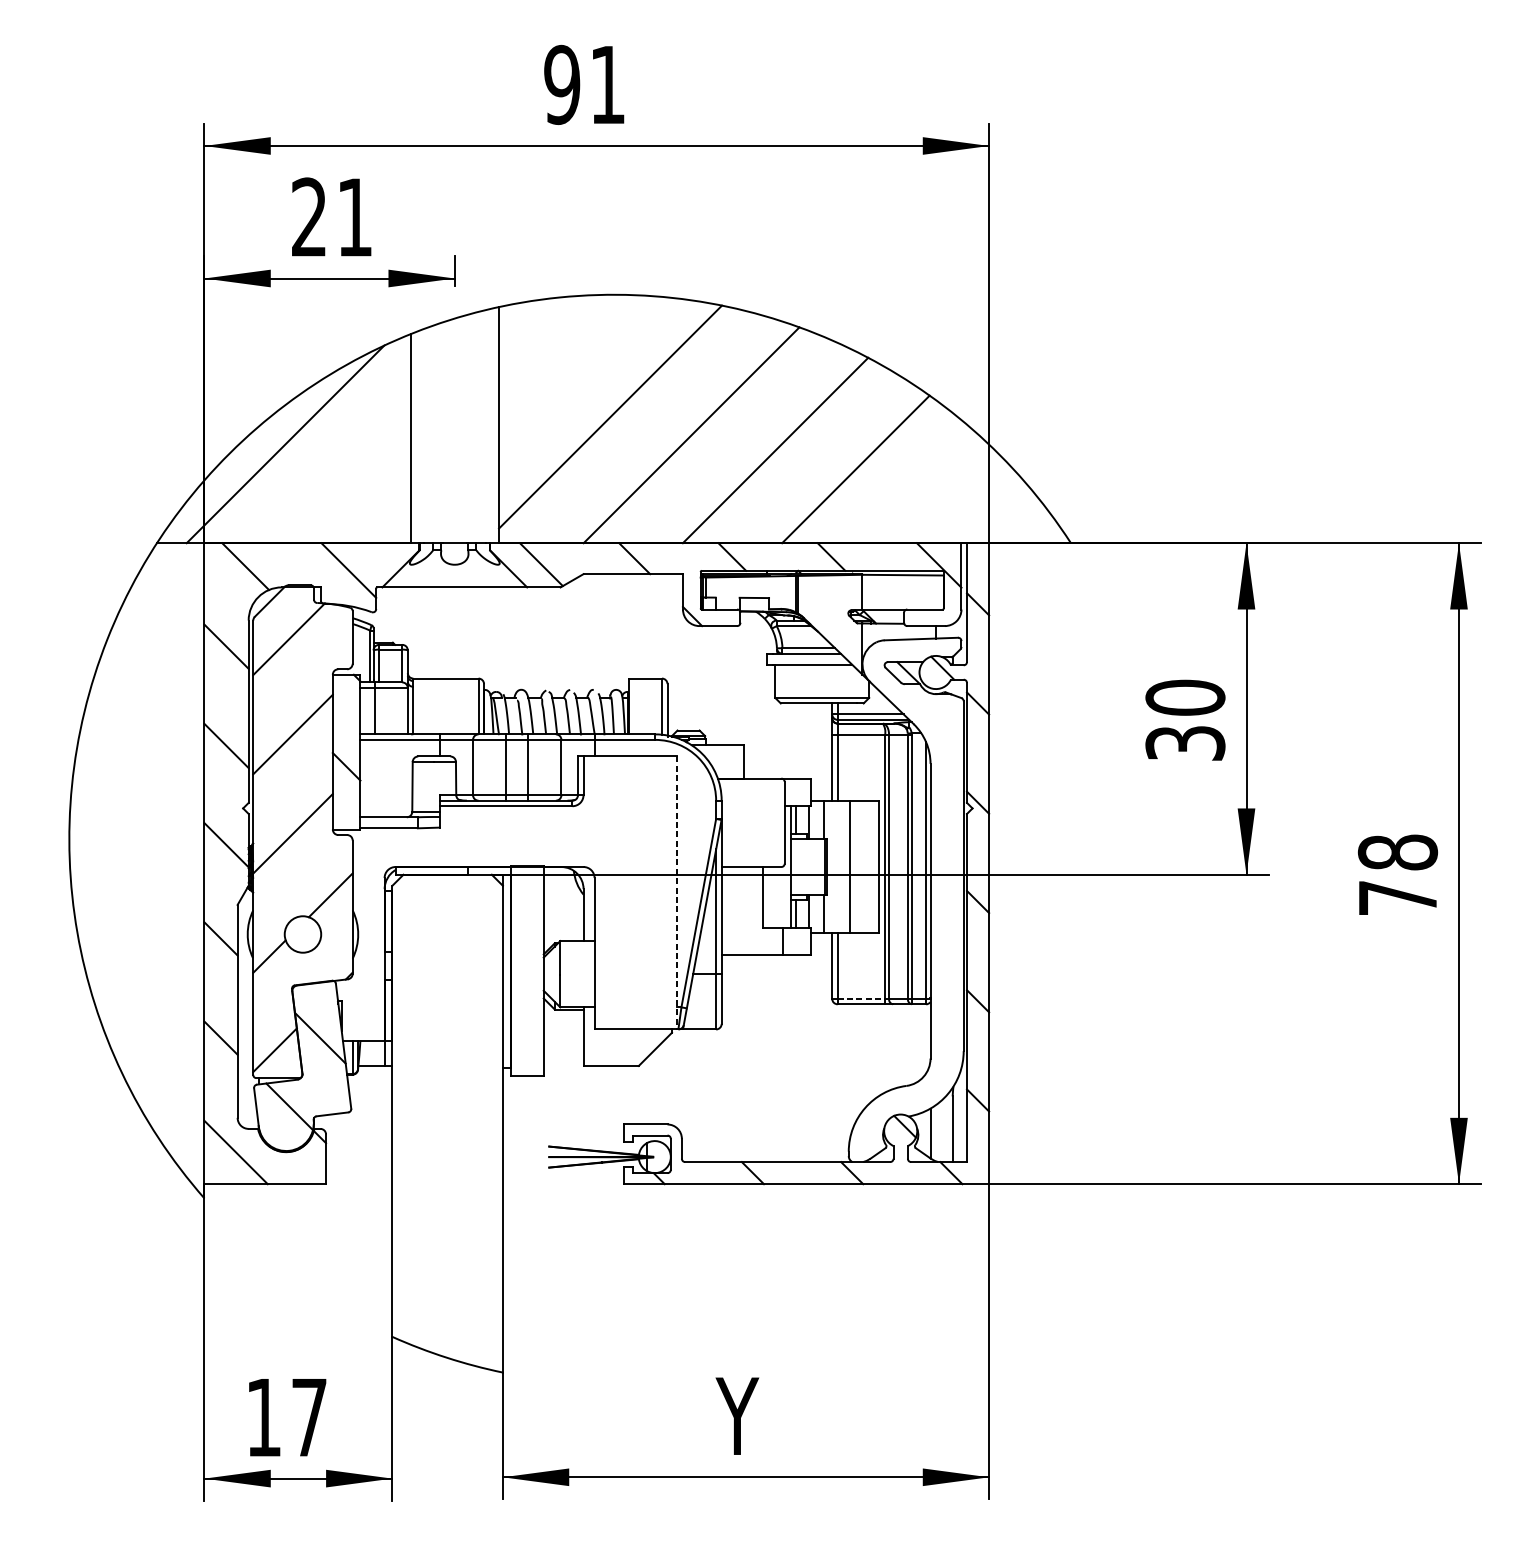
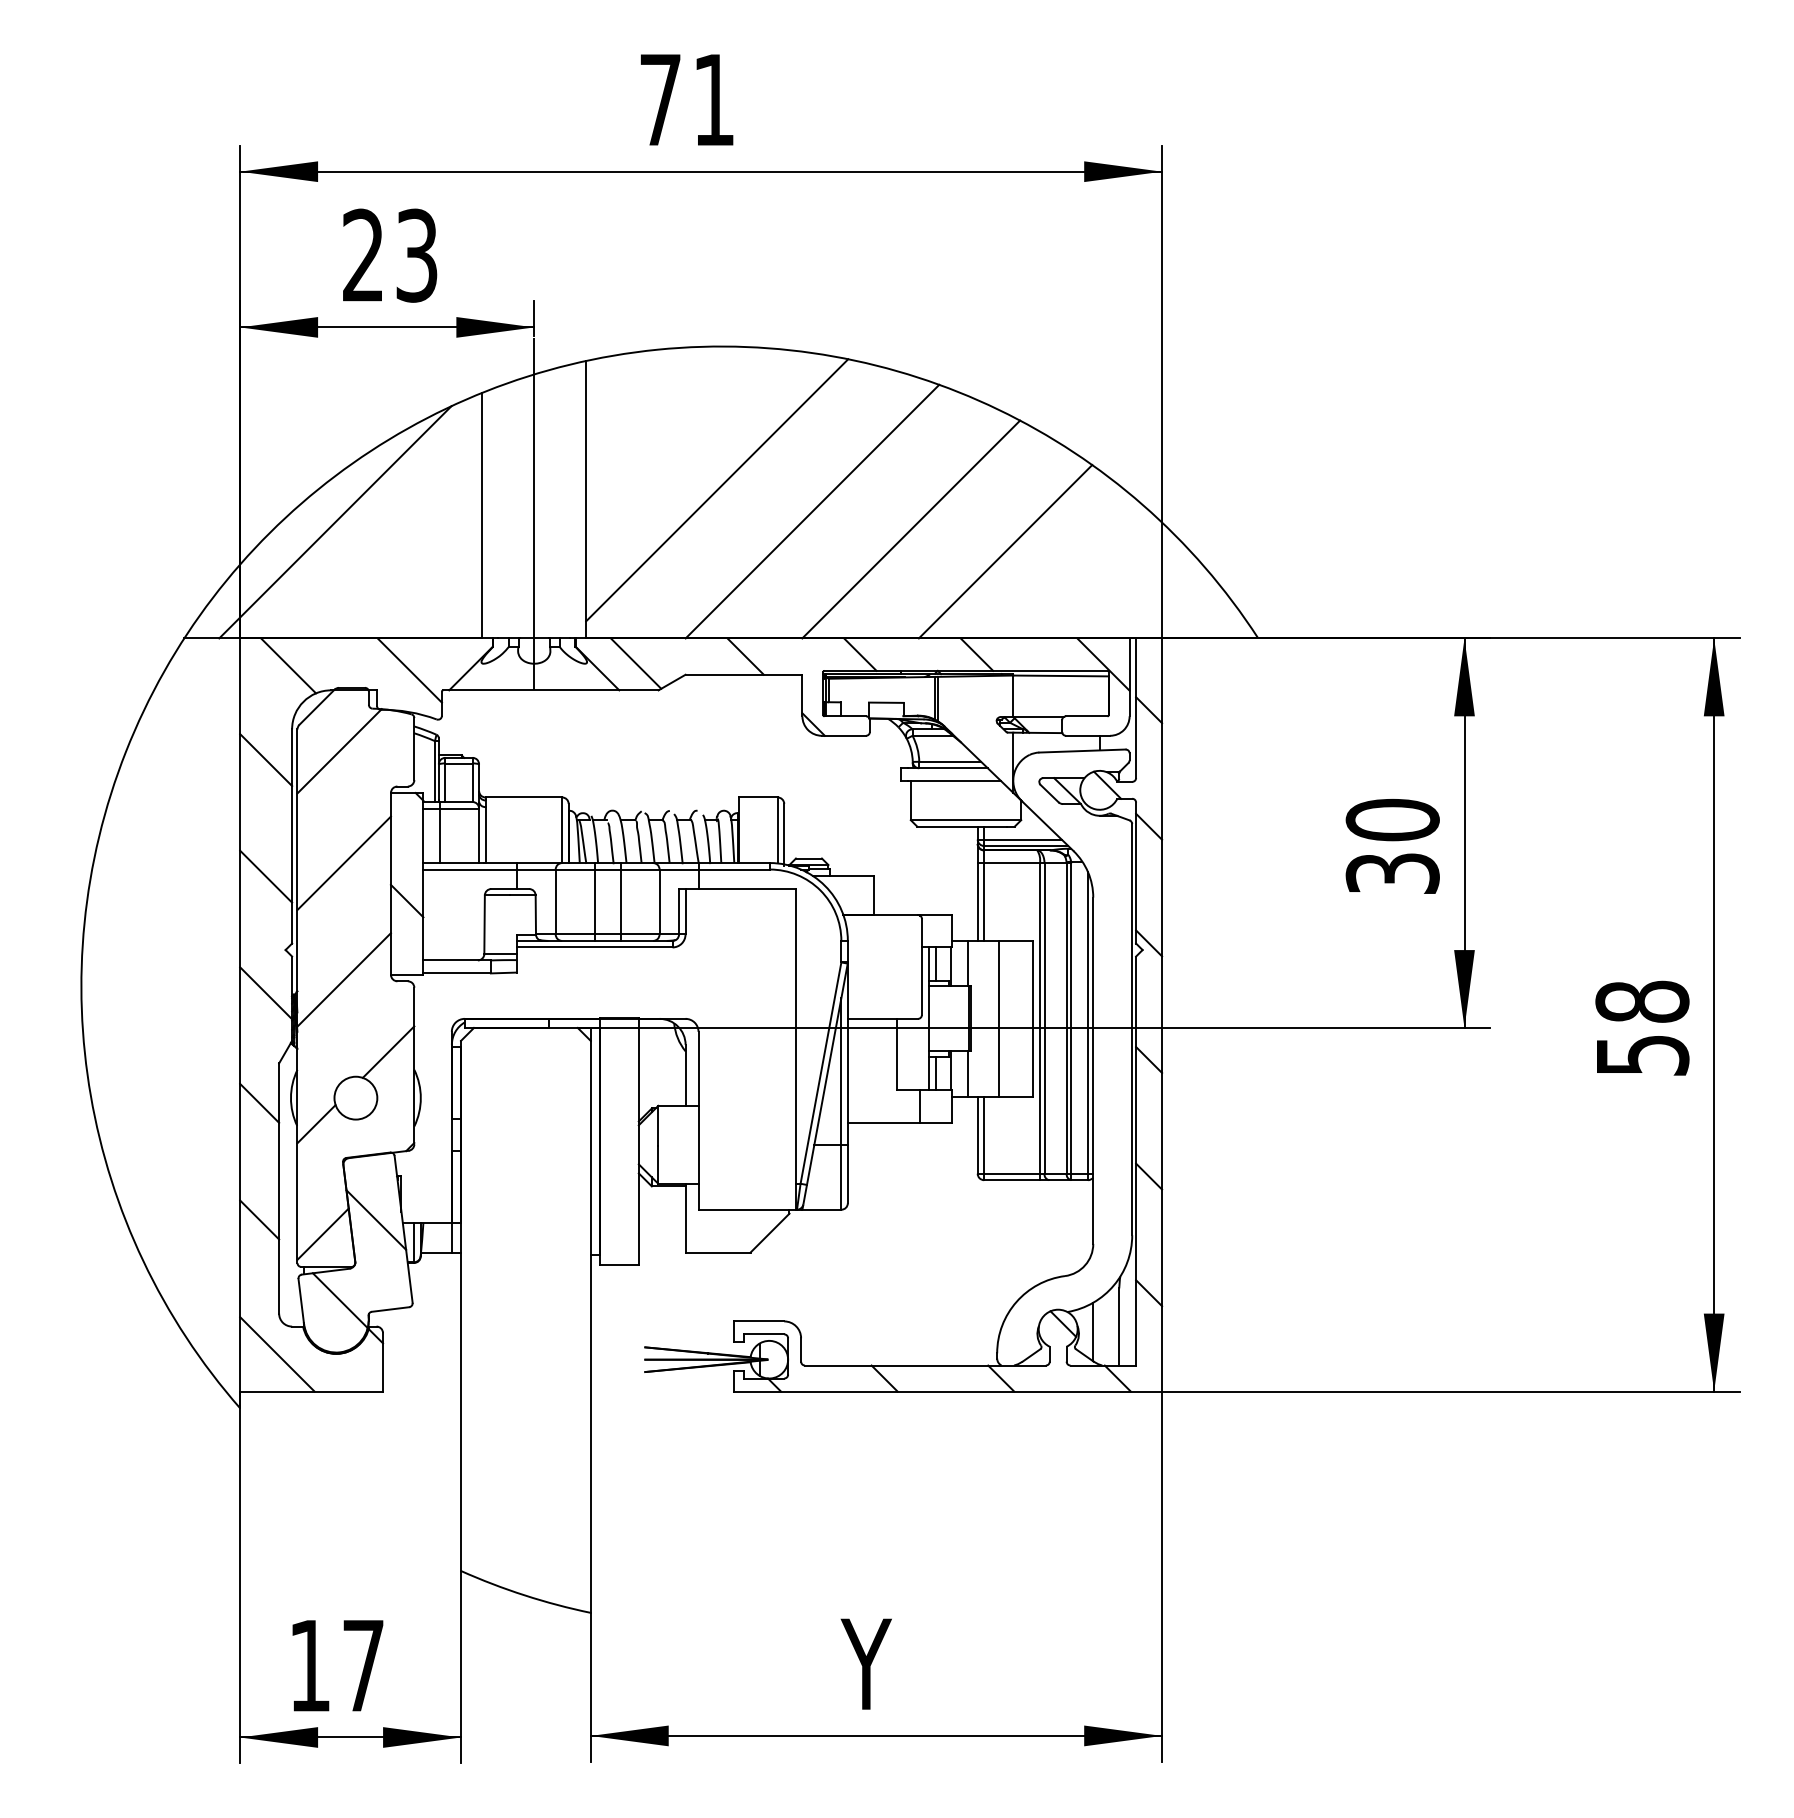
text: (562, 85) -> (660, 100), 91 -> 71
text: (354, 217) -> (416, 255), 21 -> 23
line: (454, 437) -> (534, 514), added
line: (677, 893) -> (795, 1049), dashed -> solid
text: (1398, 898) -> (1643, 1055), 78 -> 58
line: (861, 998) -> (1012, 1173), dashed -> solid

